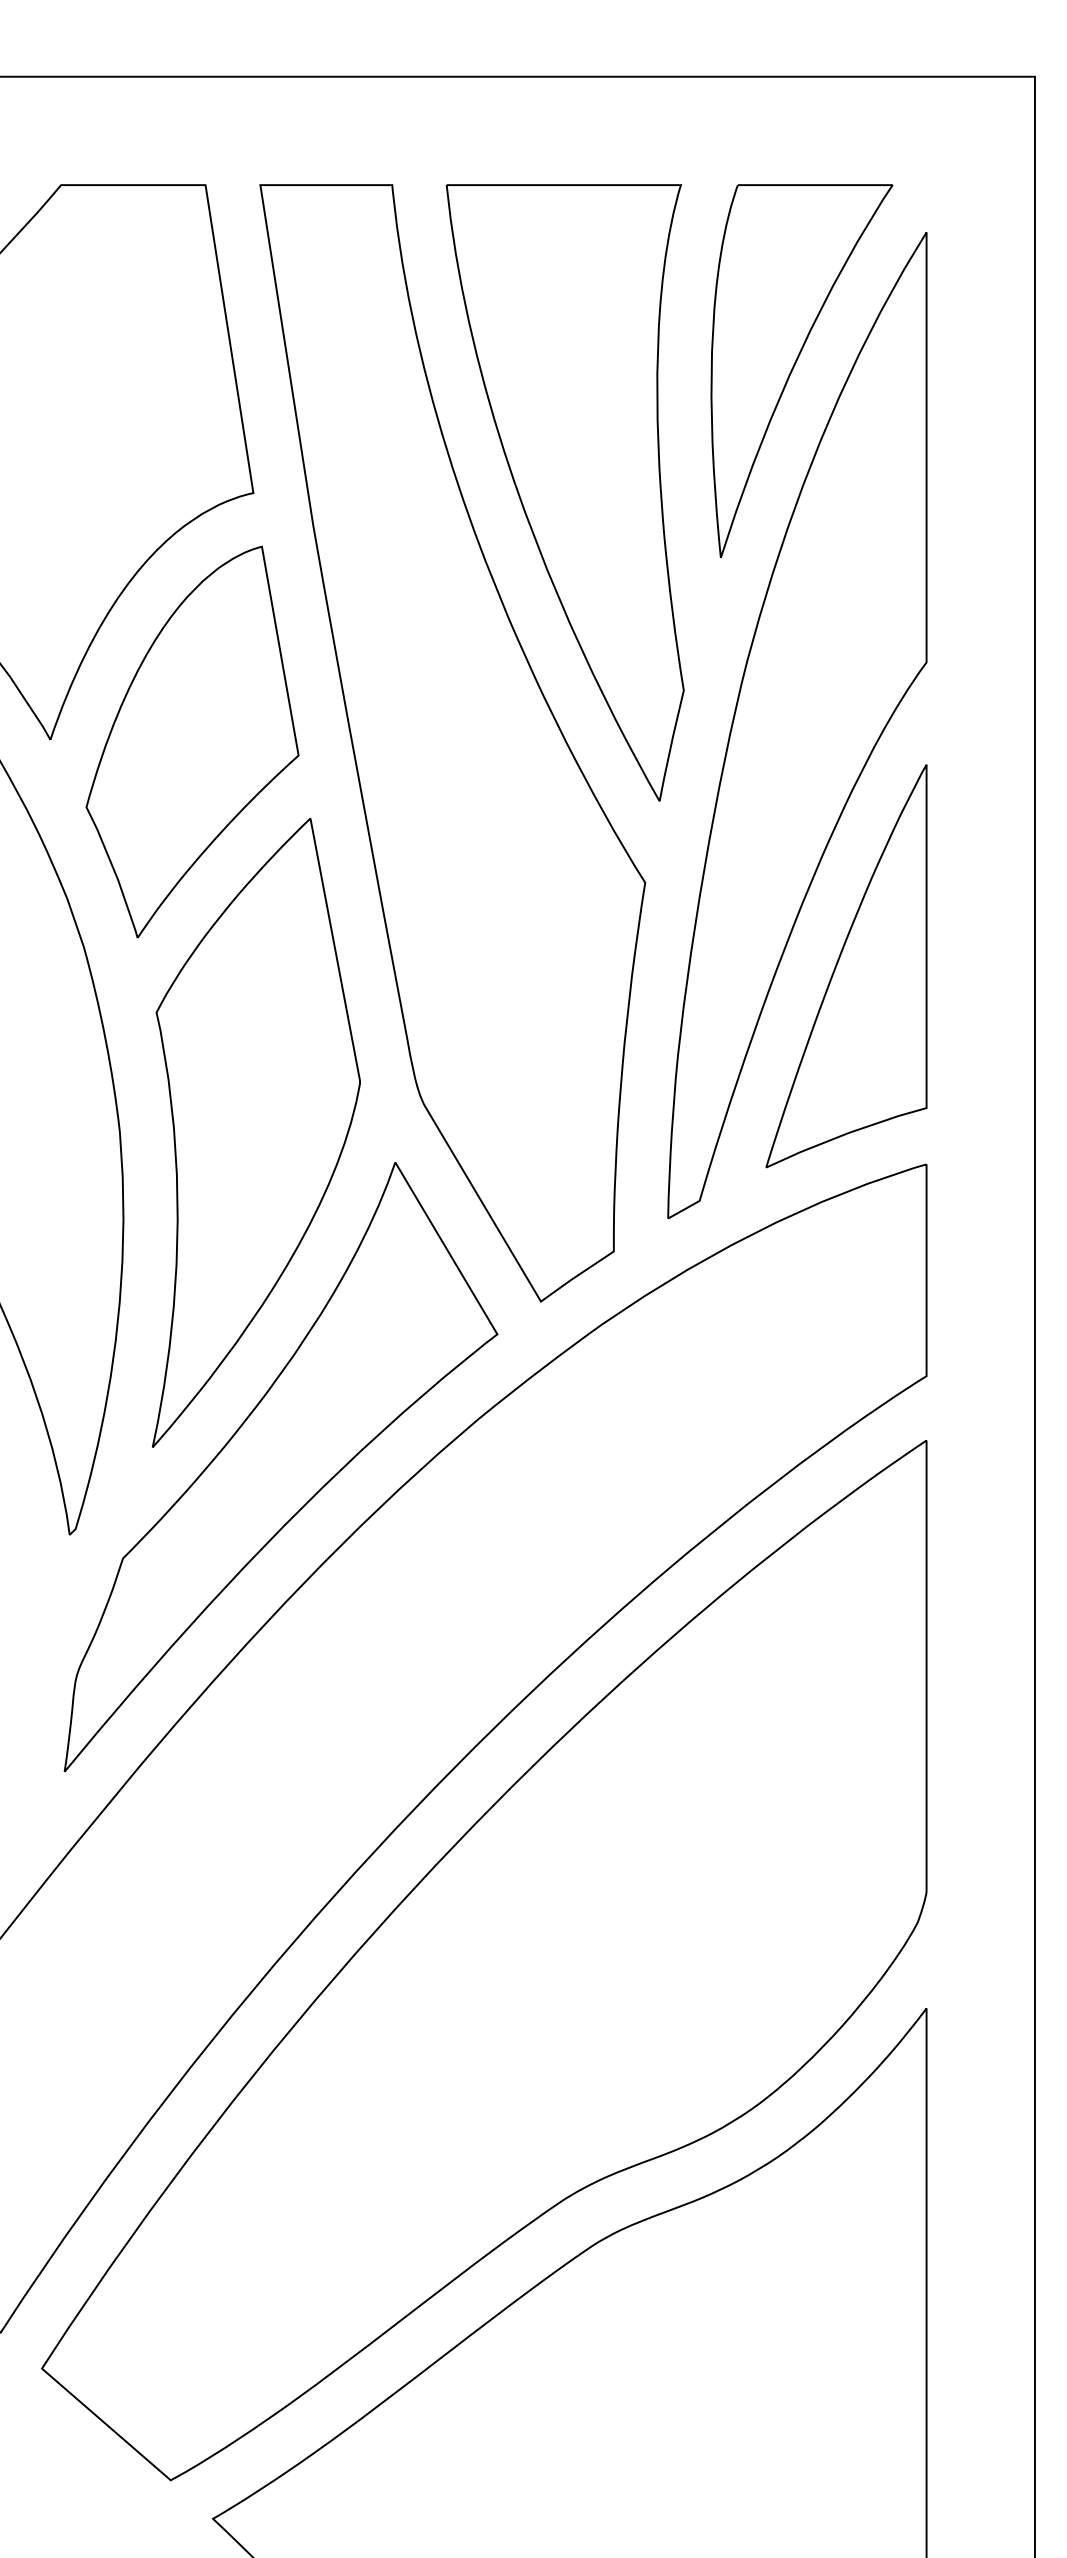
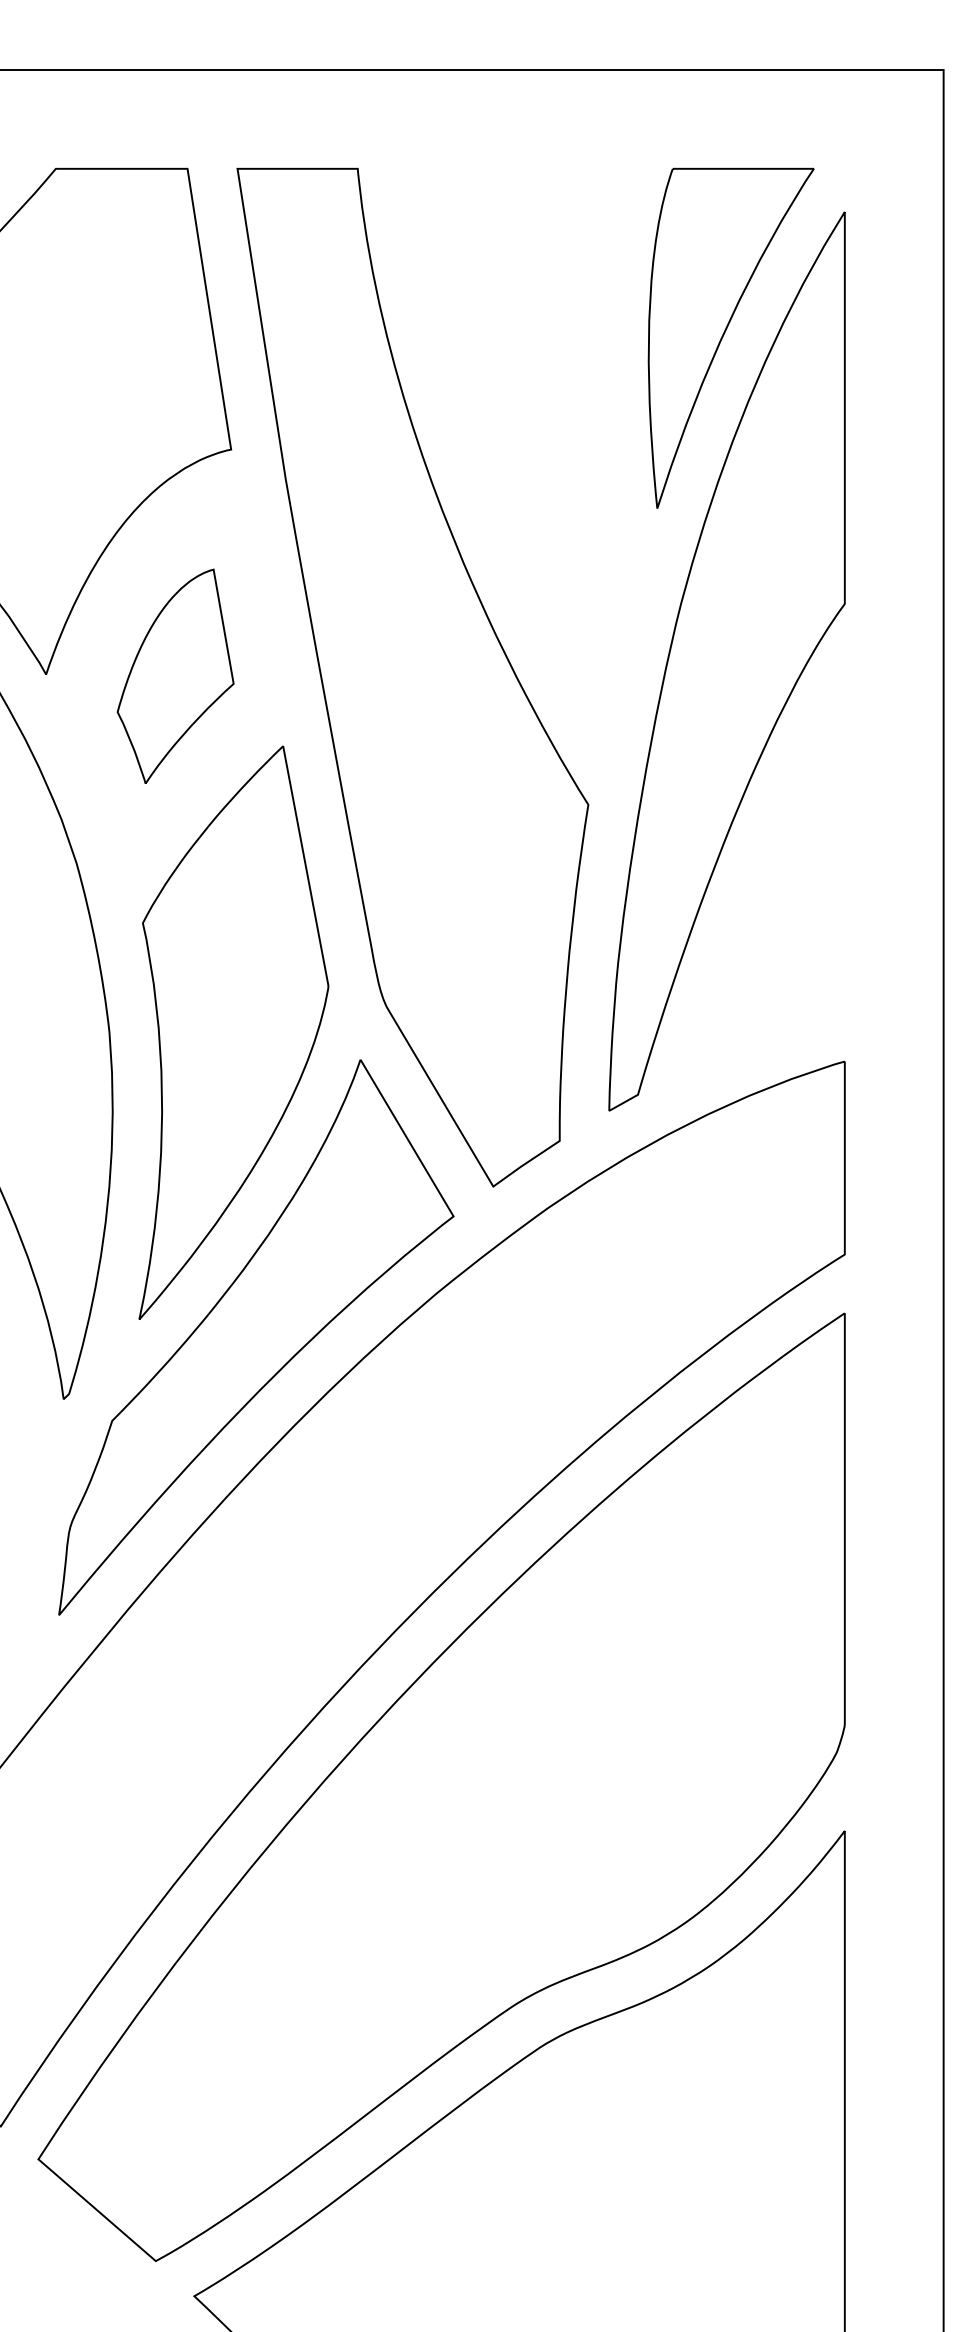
part: (564, 492) -> (514, 449), removed
part: (192, 741) -> (175, 676), size x0.6
part: (846, 966) -> (771, 881), removed

